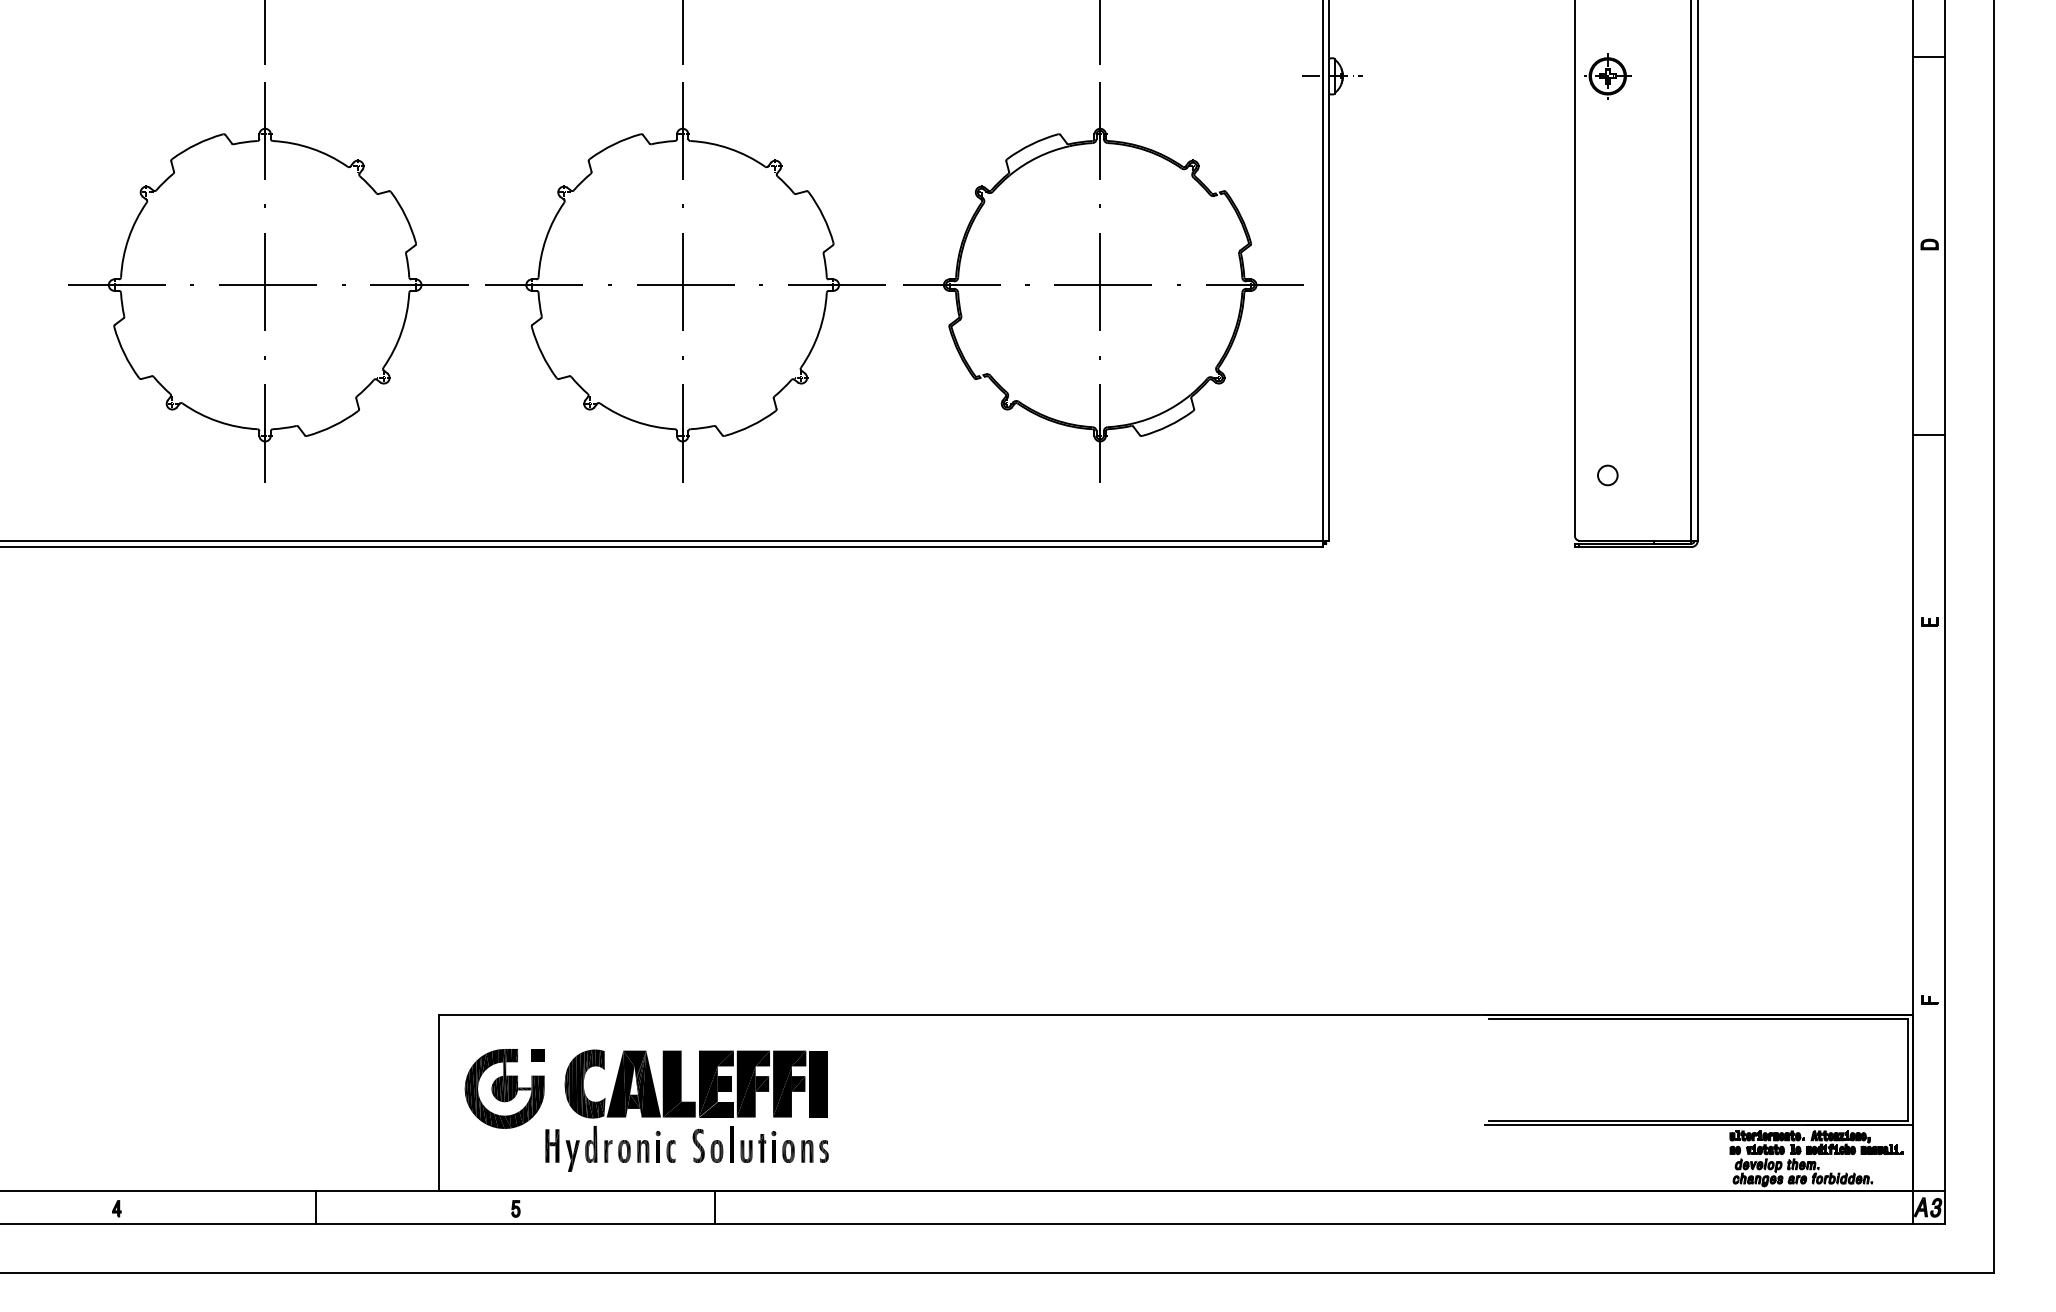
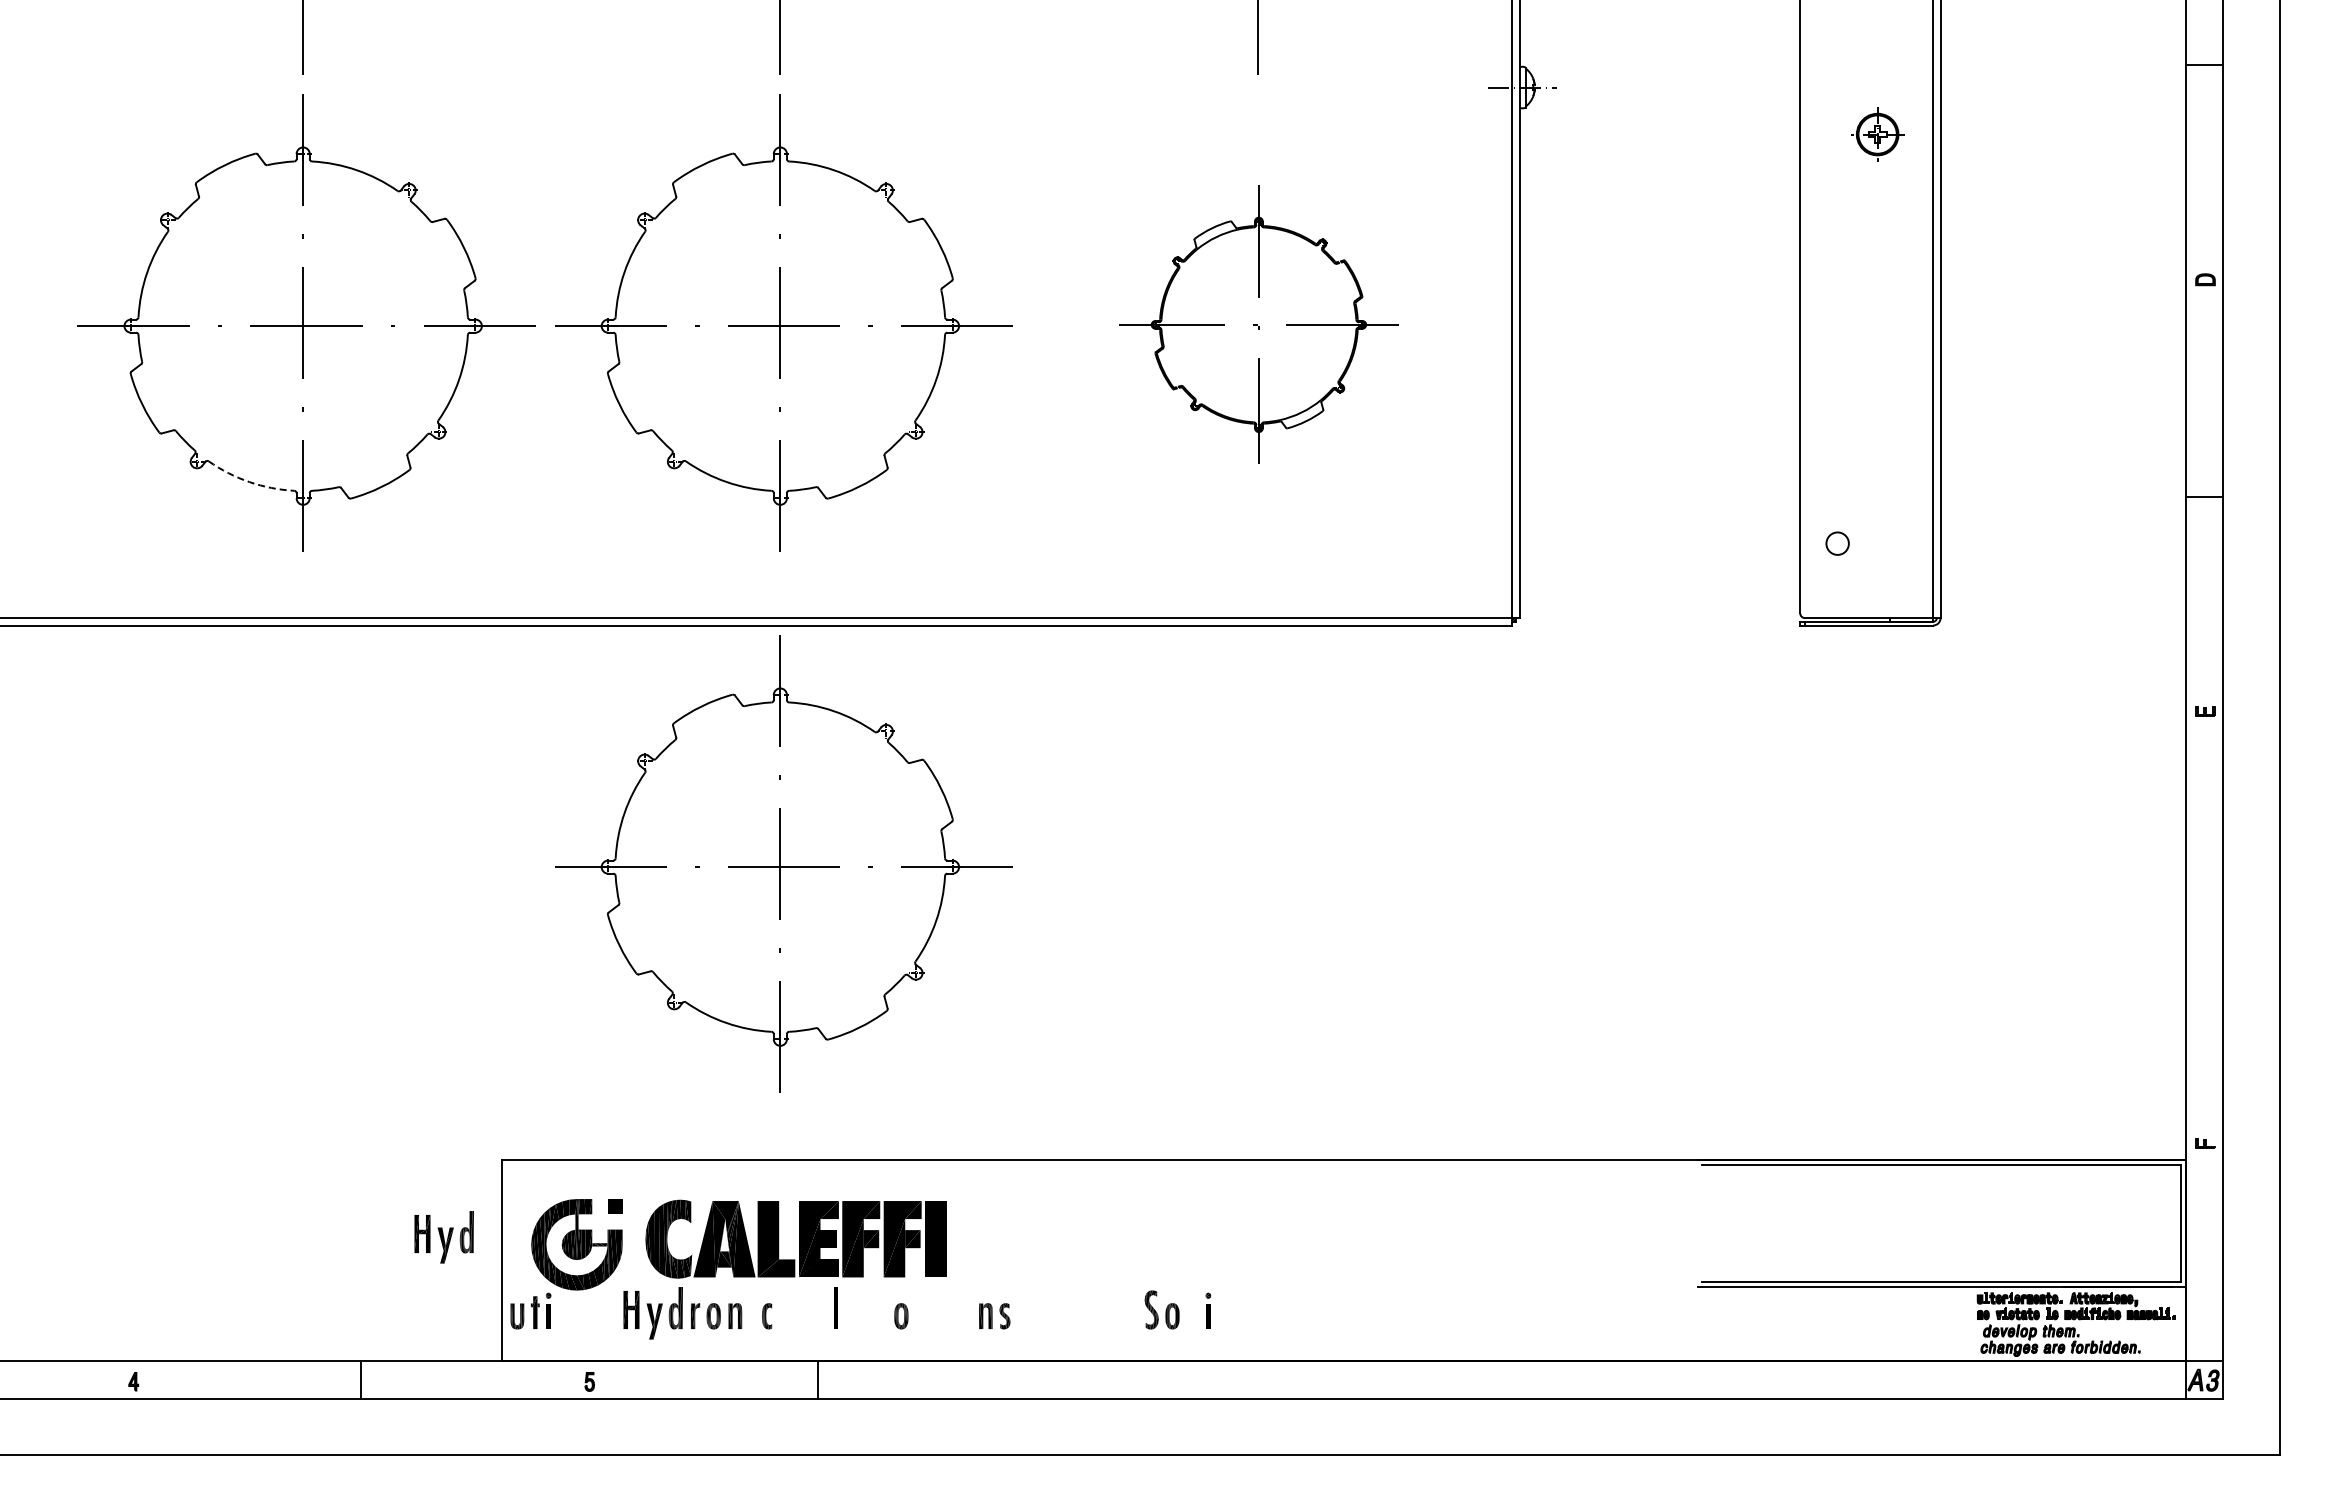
part: (1607, 76) -> (1877, 134), moved
part: (1102, 281) -> (1260, 322), size x0.6
arc: (218, 421) -> (249, 482), solid -> dashed
part: (685, 755) -> (783, 863), added
part: (387, 1082) -> (443, 1237), added
part: (707, 1145) -> (1161, 1309), moved
part: (658, 1146) -> (1208, 1310), moved
part: (758, 1146) -> (530, 1310), moved
part: (814, 1151) -> (994, 1316), moved

